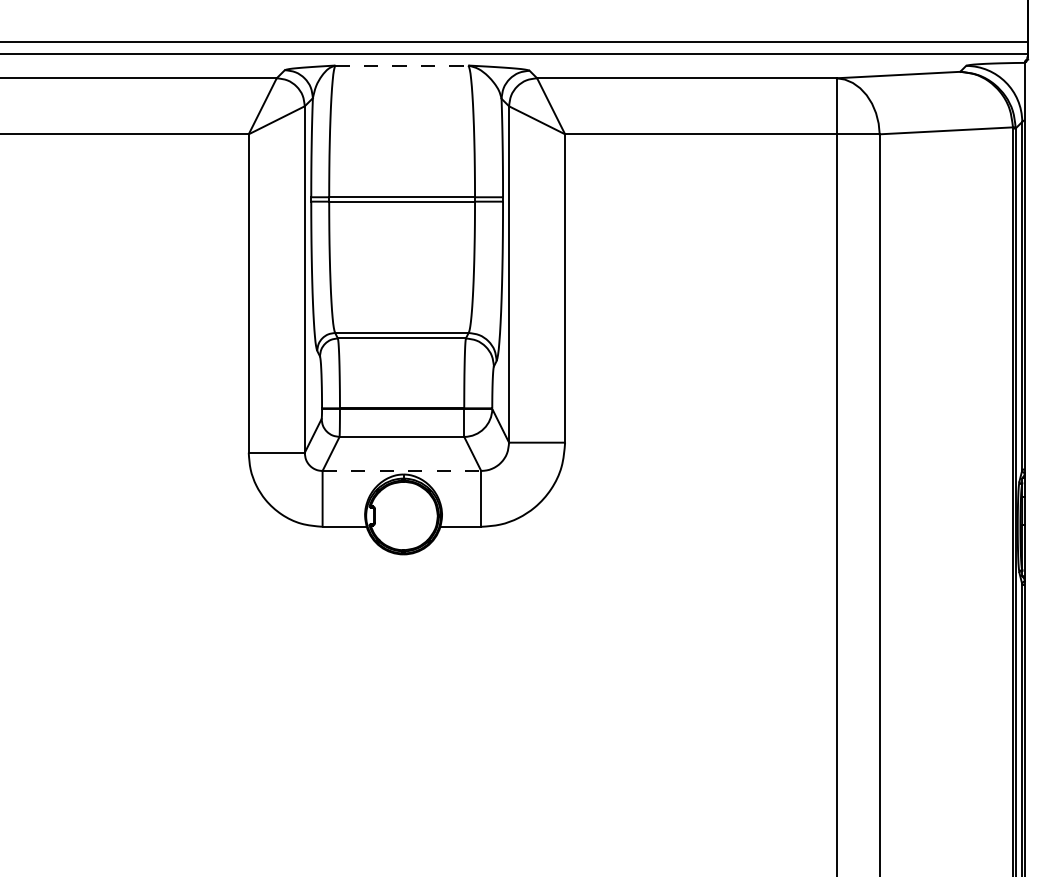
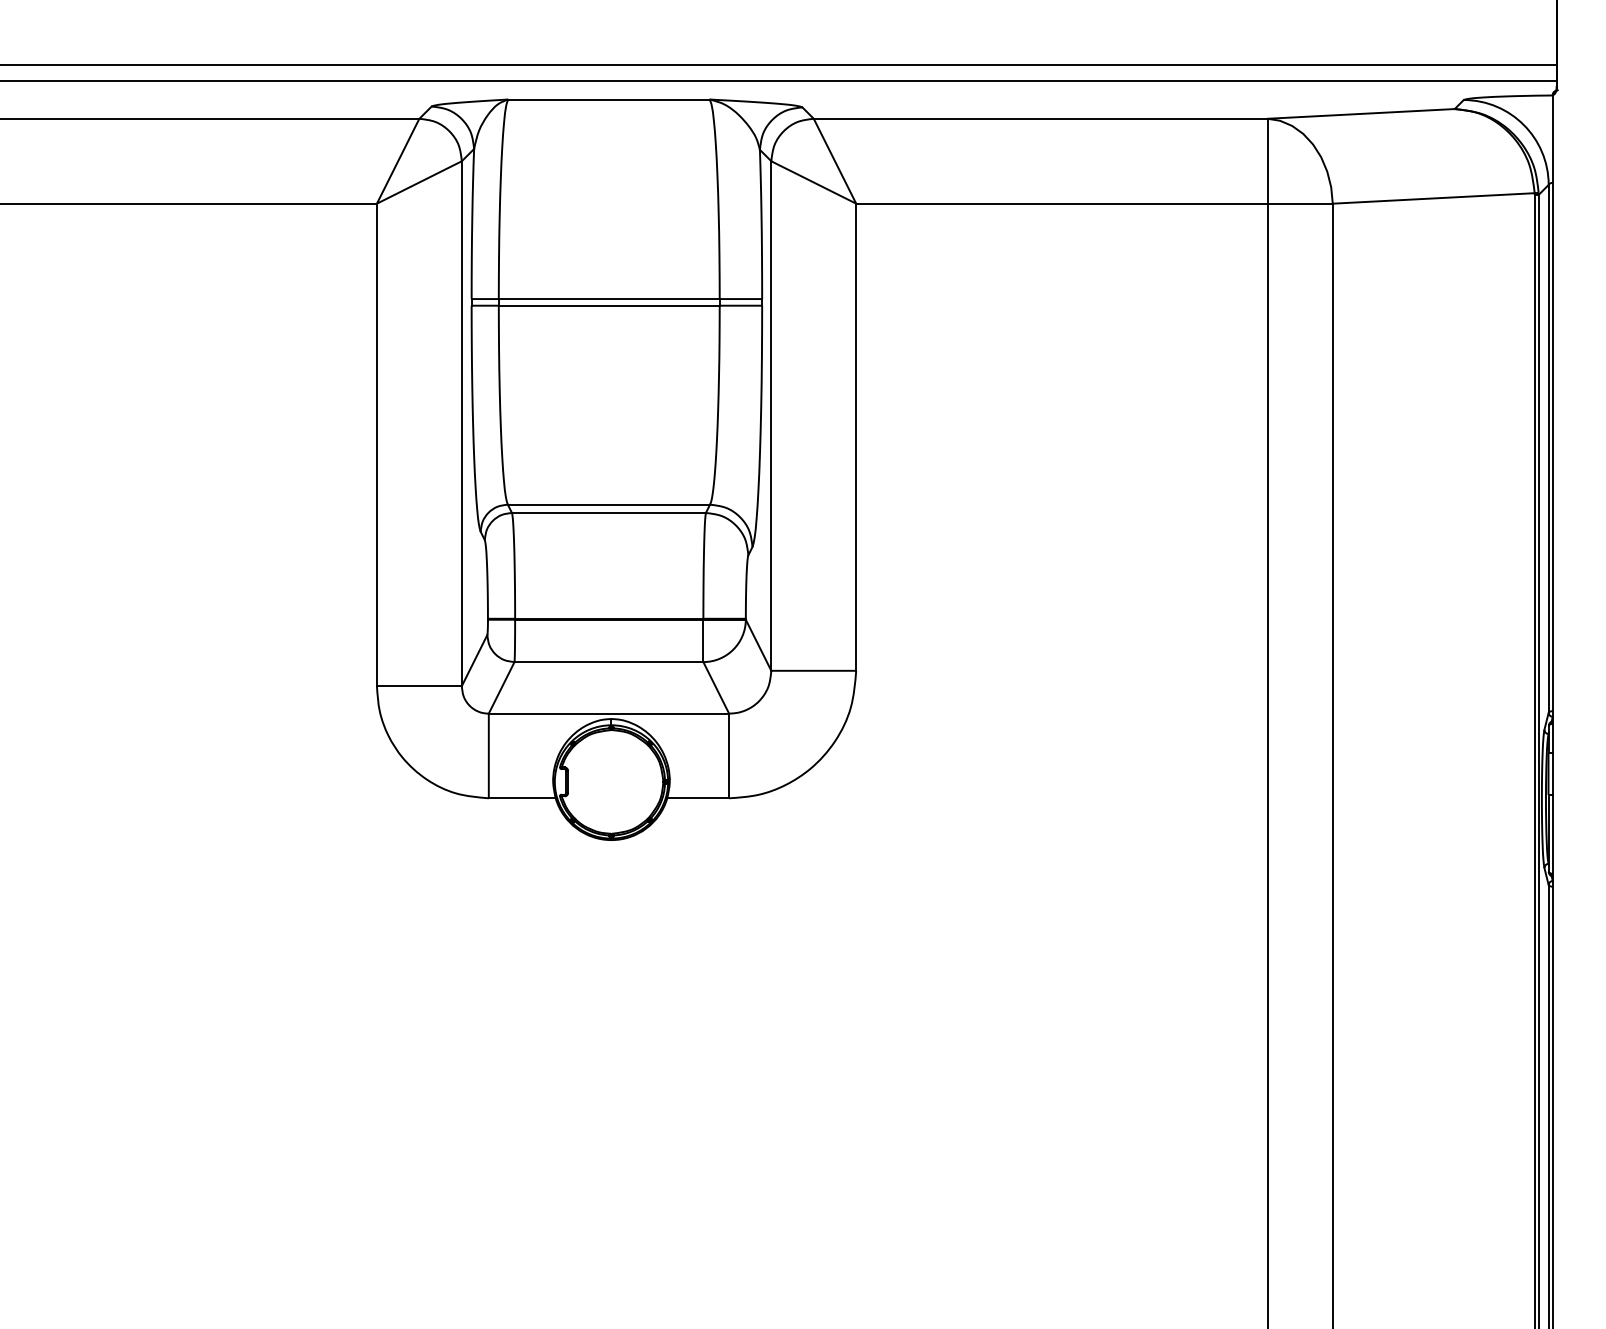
line: (402, 65) -> (609, 99), dashed -> solid
line: (402, 470) -> (609, 712), dashed -> solid

